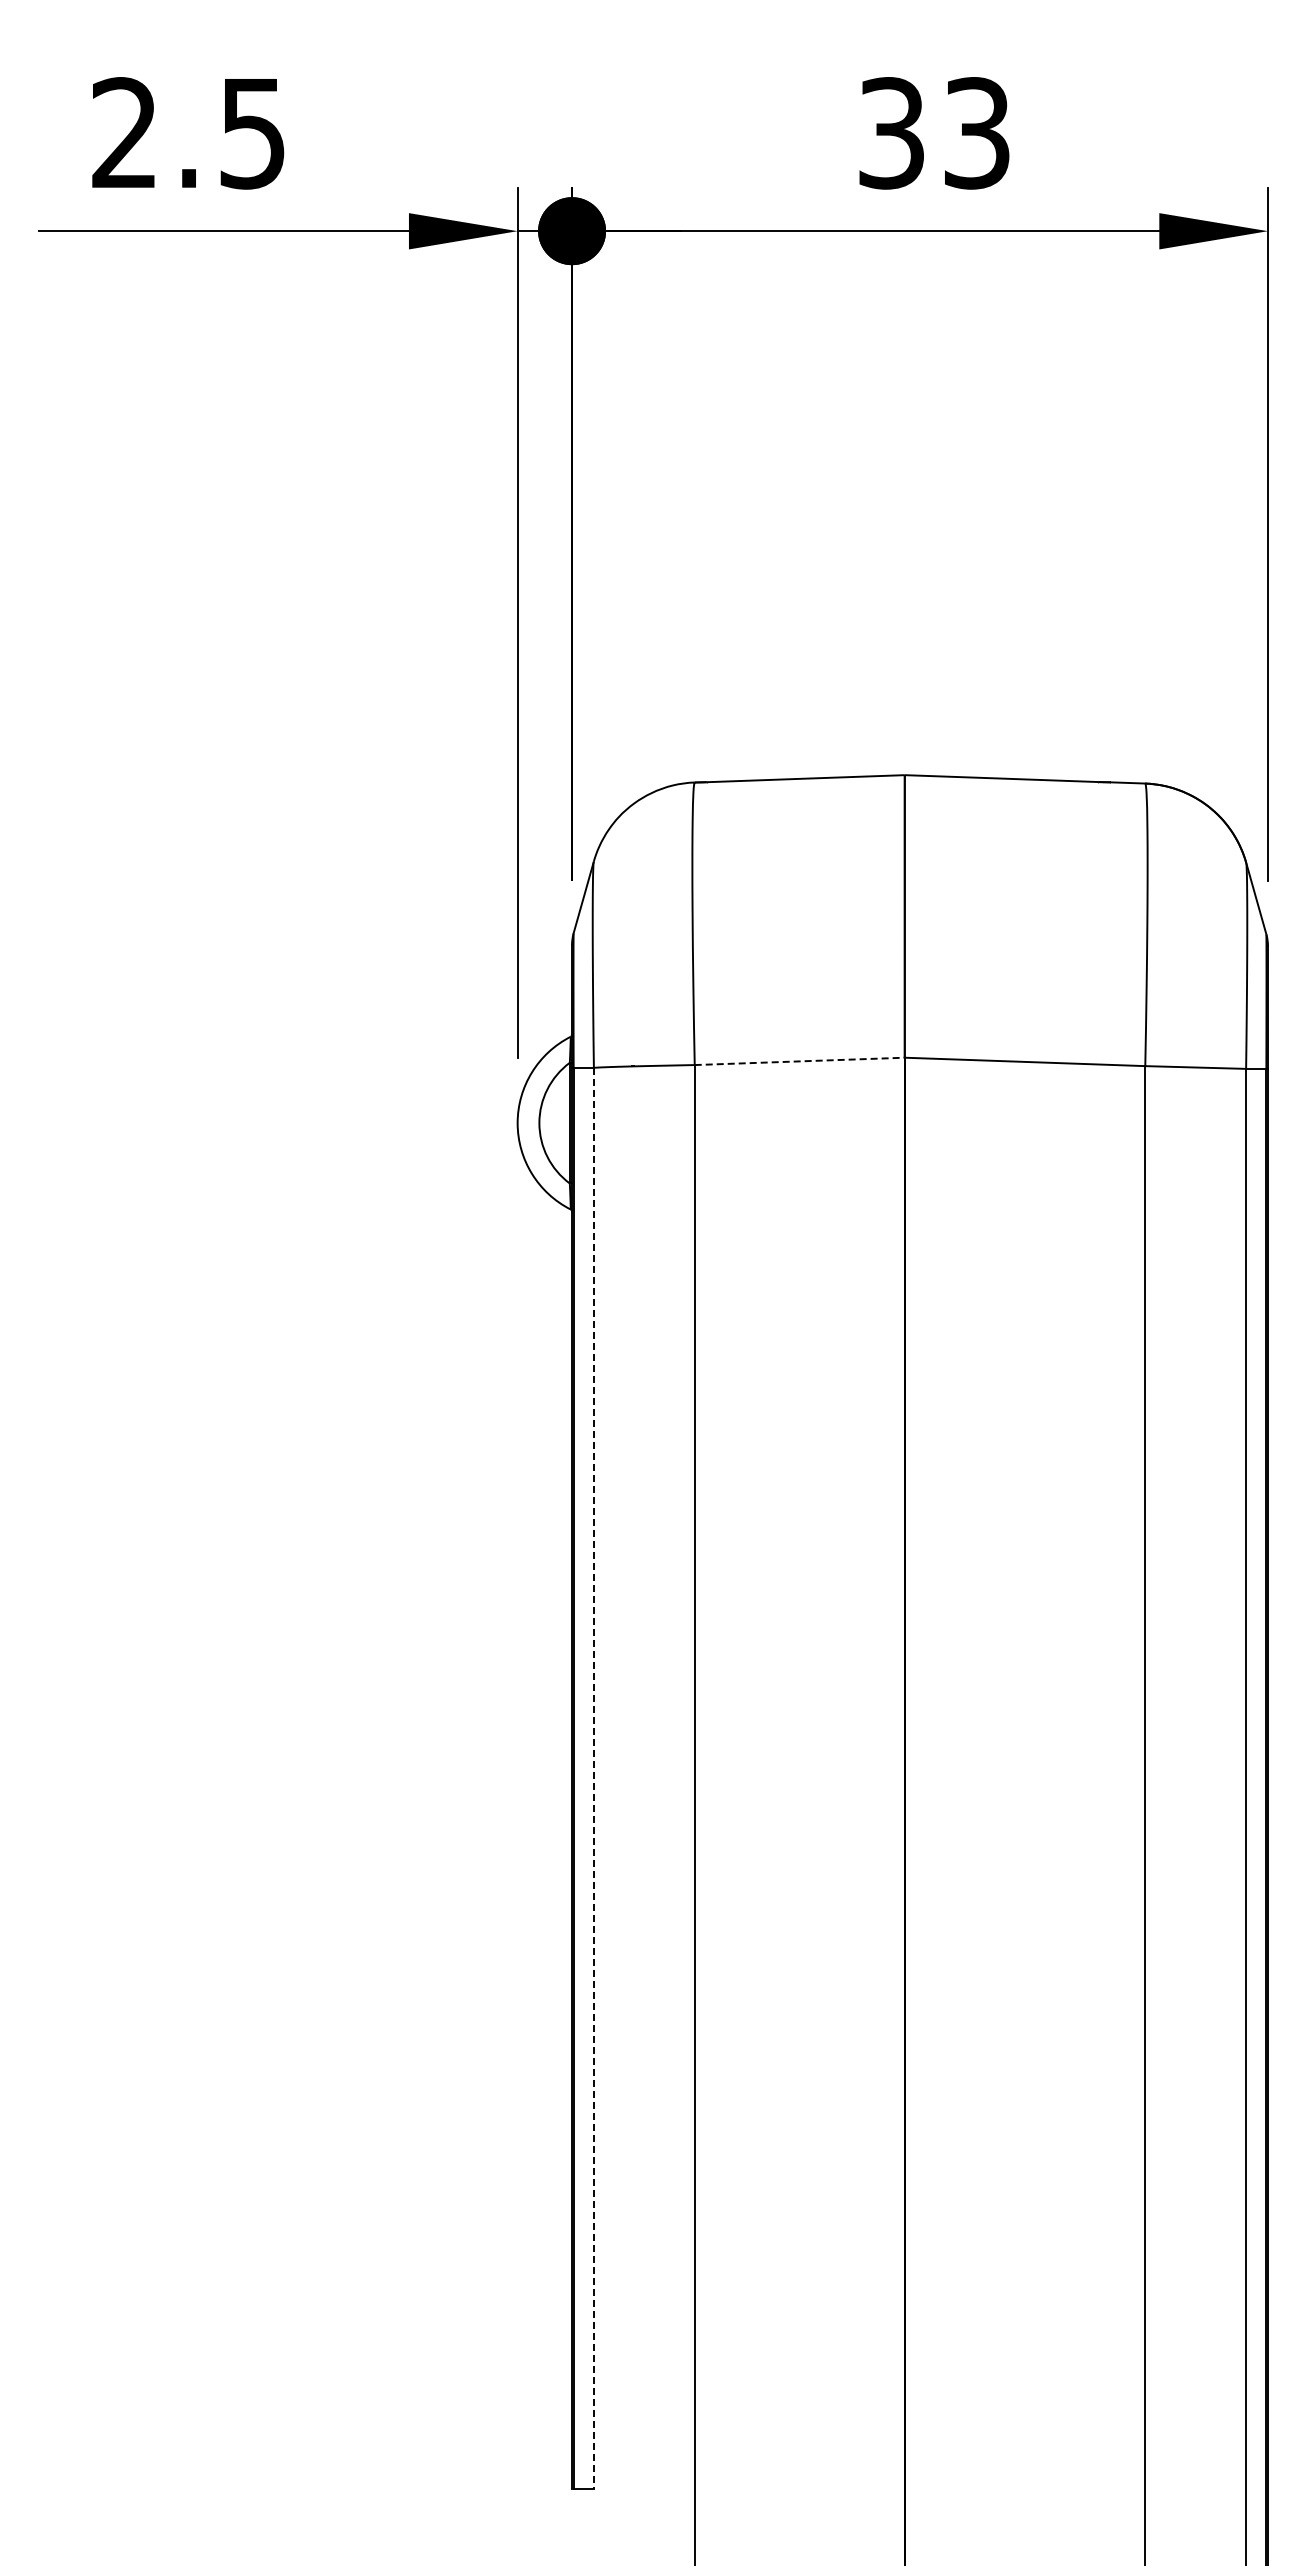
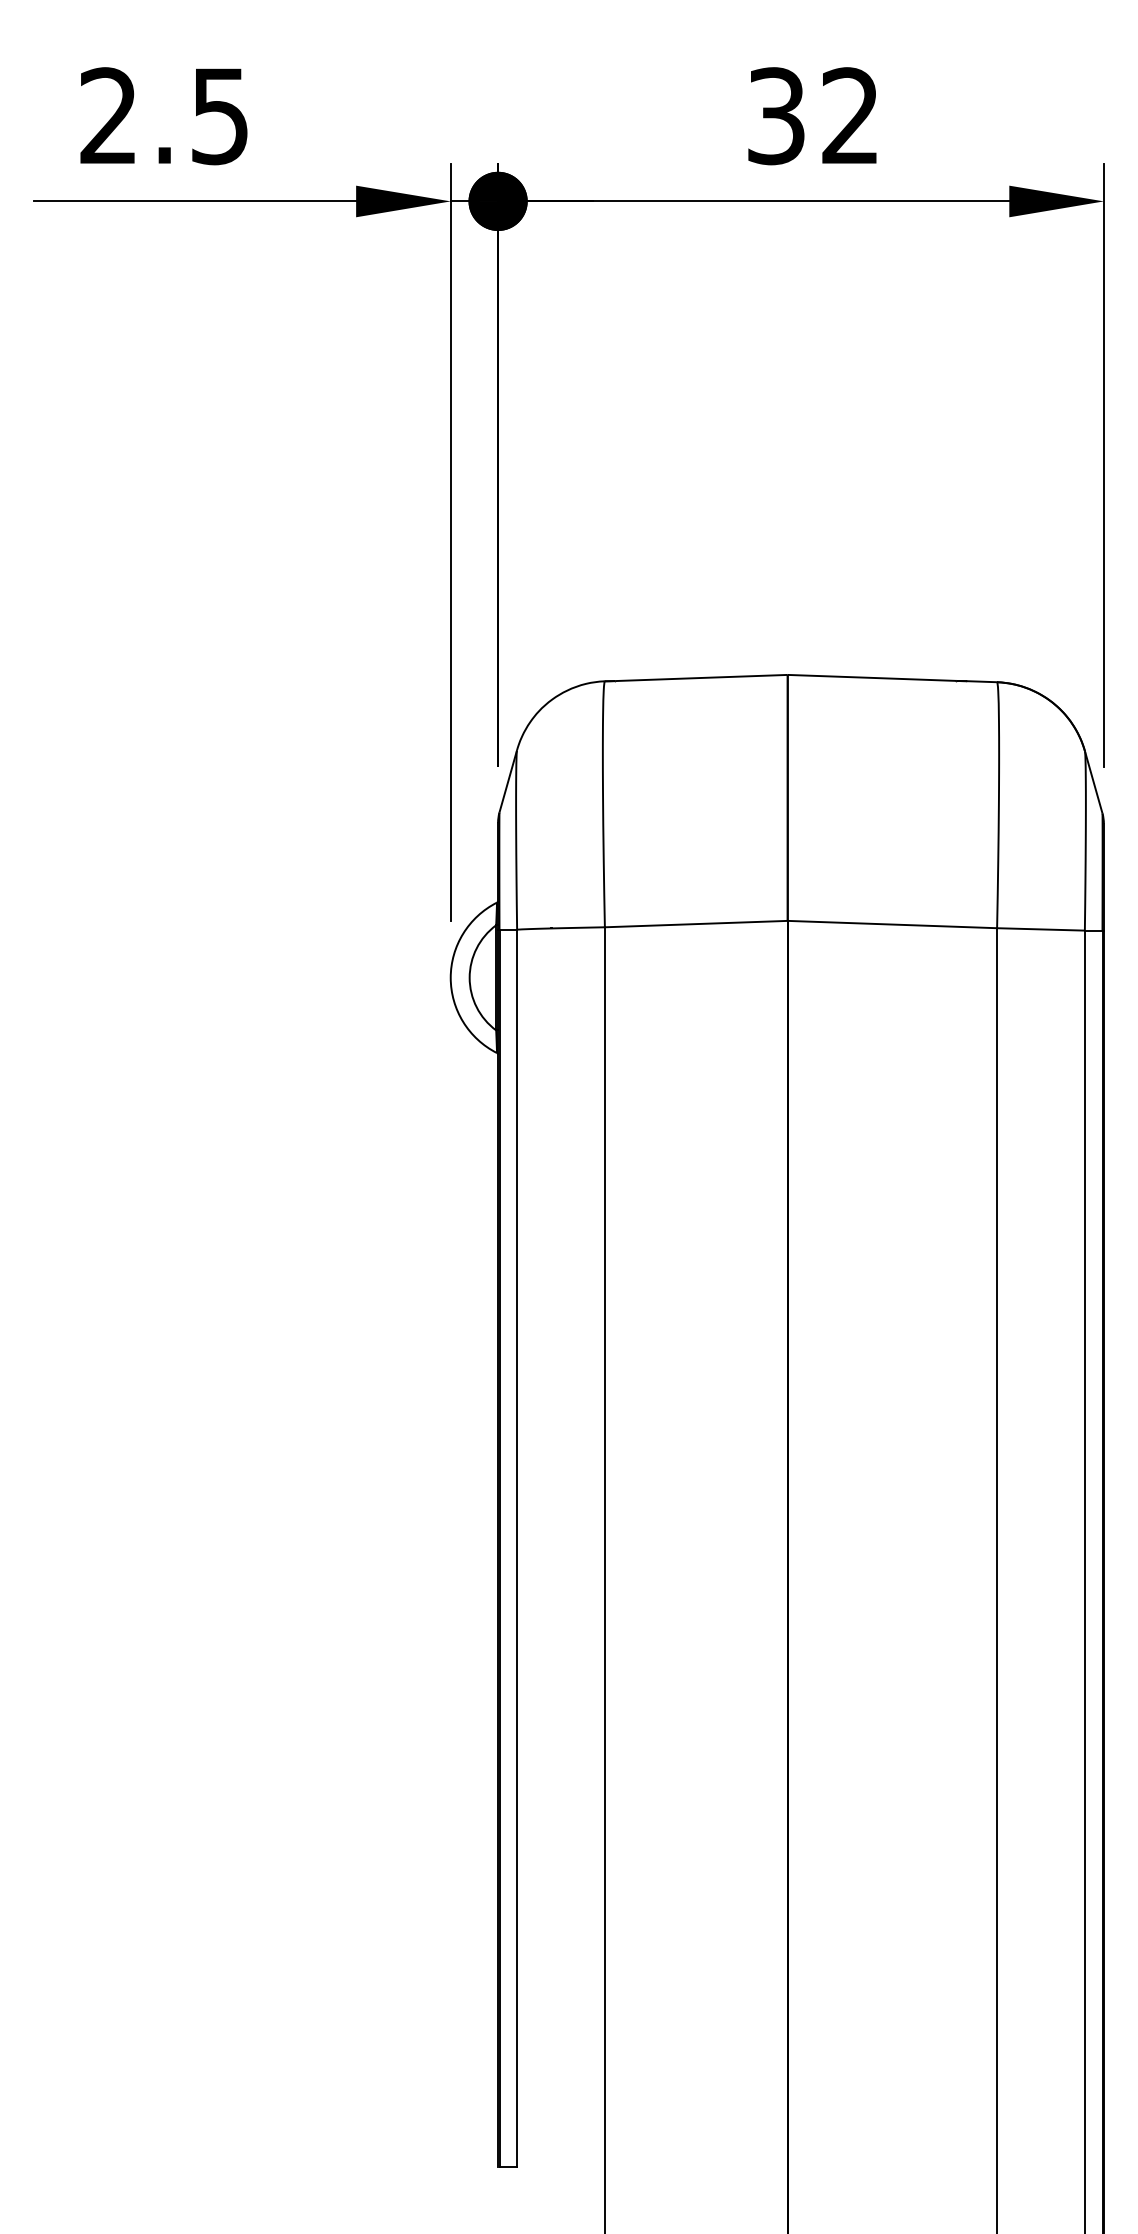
text: (976, 133) -> (850, 116), 33 -> 32
line: (800, 1061) -> (696, 924), dashed -> solid
line: (593, 1778) -> (516, 1548), dashed -> solid

